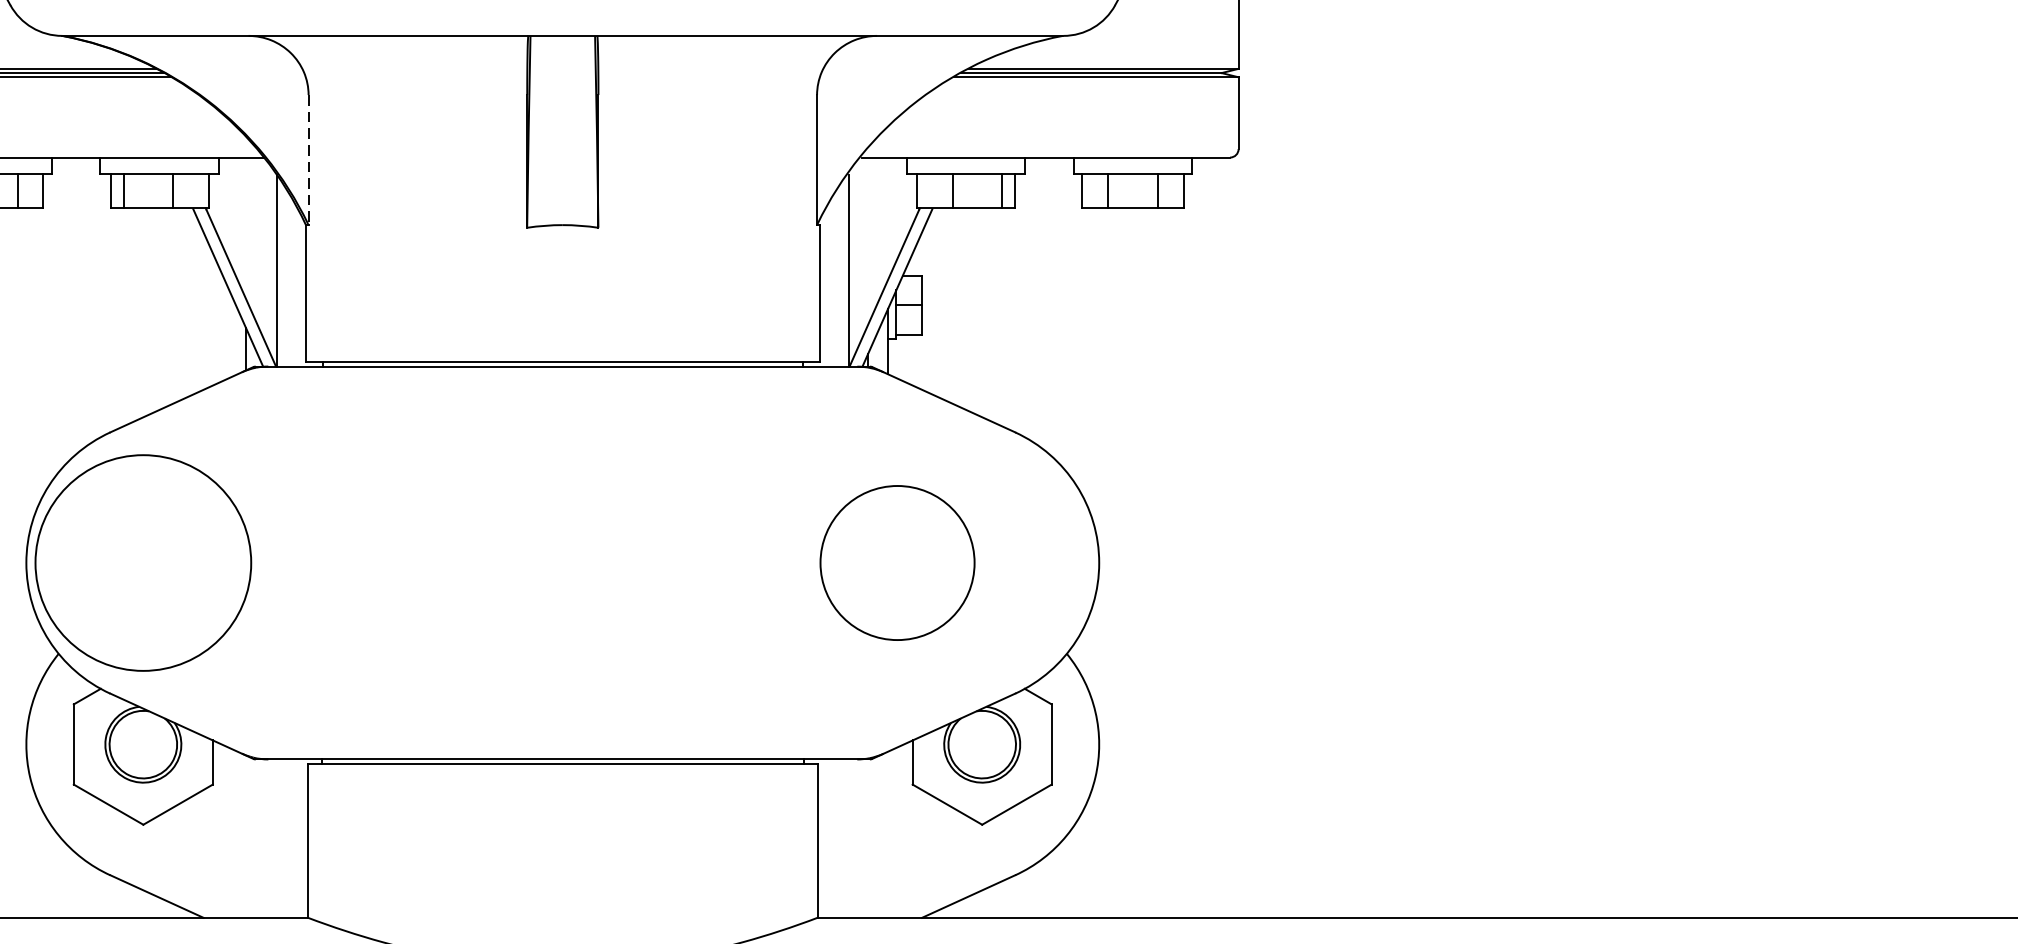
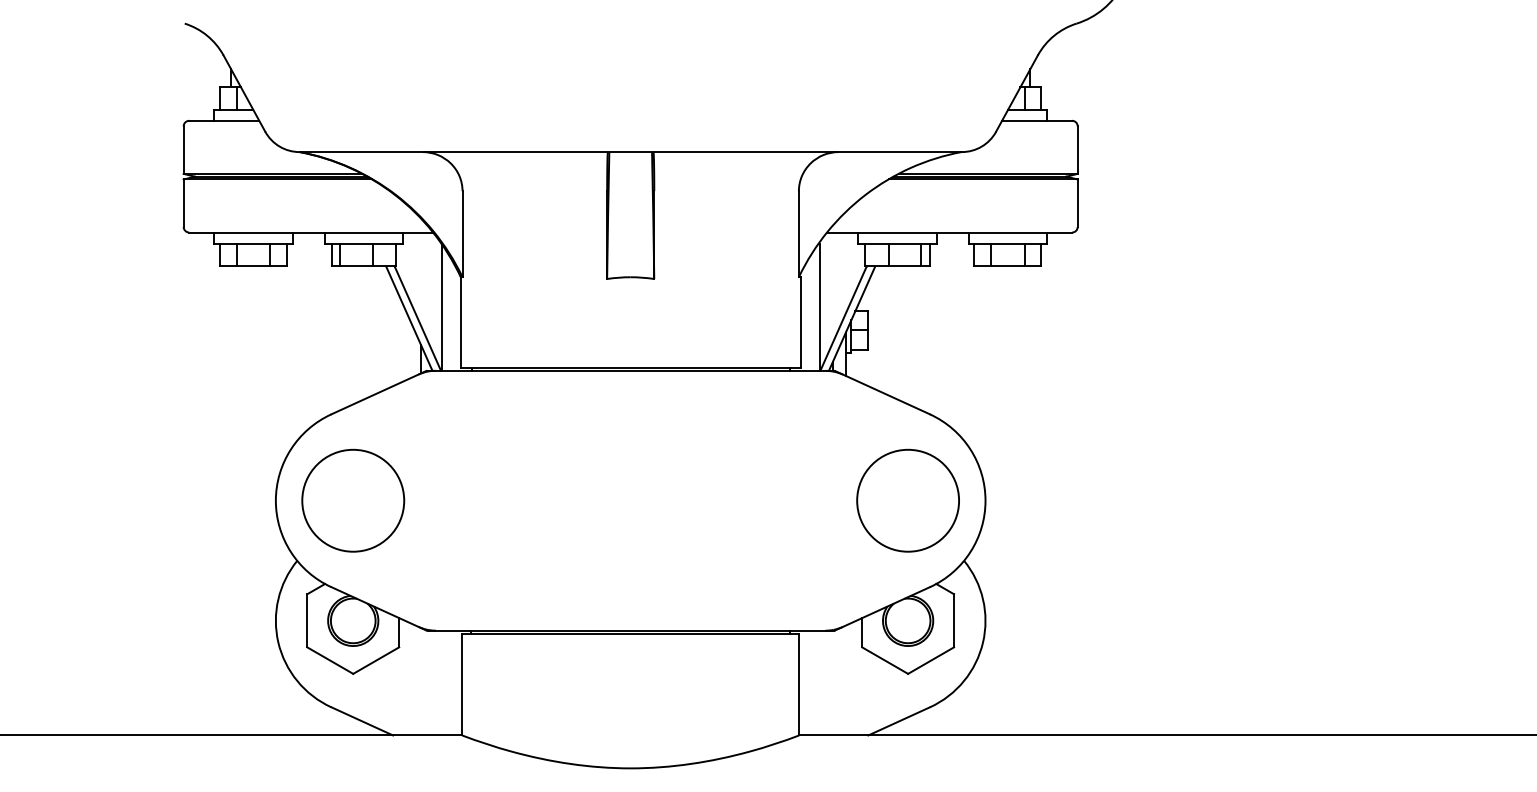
line: (308, 160) -> (462, 234), dashed -> solid
circle: (143, 562) -> (353, 500), size x0.71
circle: (896, 562) -> (907, 500), moved

